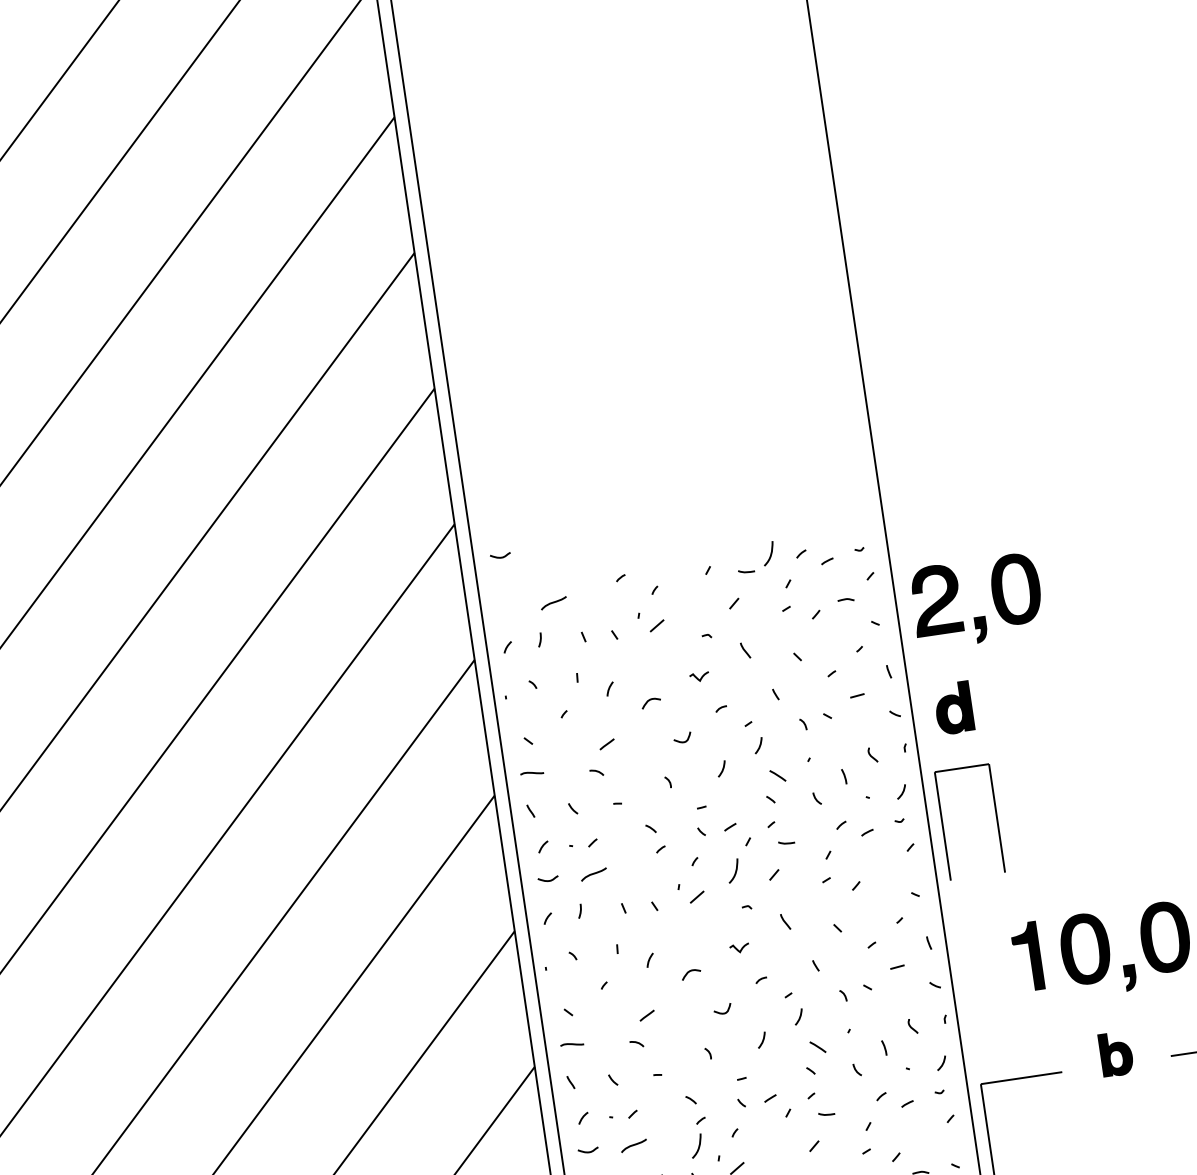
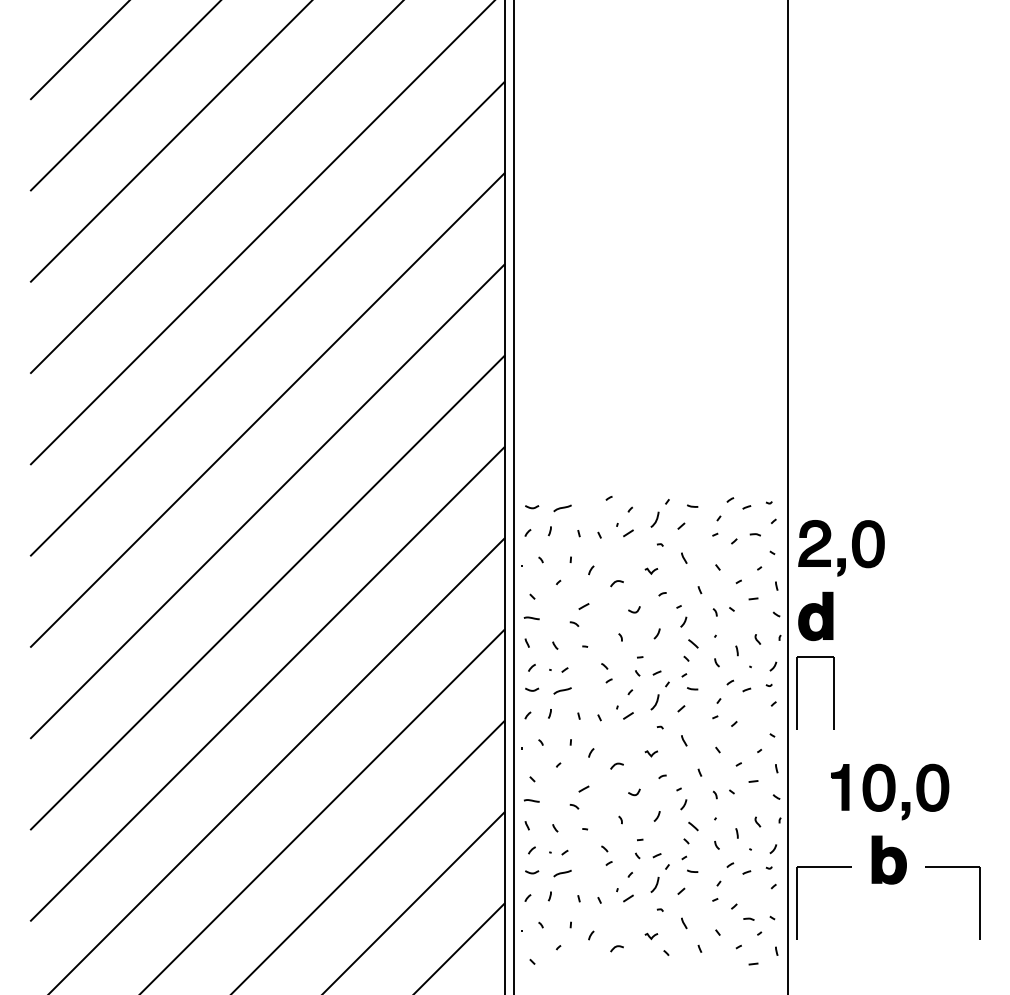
curve: (769, 553) -> (655, 519), moved
curve: (501, 556) -> (532, 507), moved
part: (953, 708) -> (815, 616), size x1.43
part: (1115, 1053) -> (888, 859), size x1.67
curve: (697, 1146) -> (655, 885), moved

